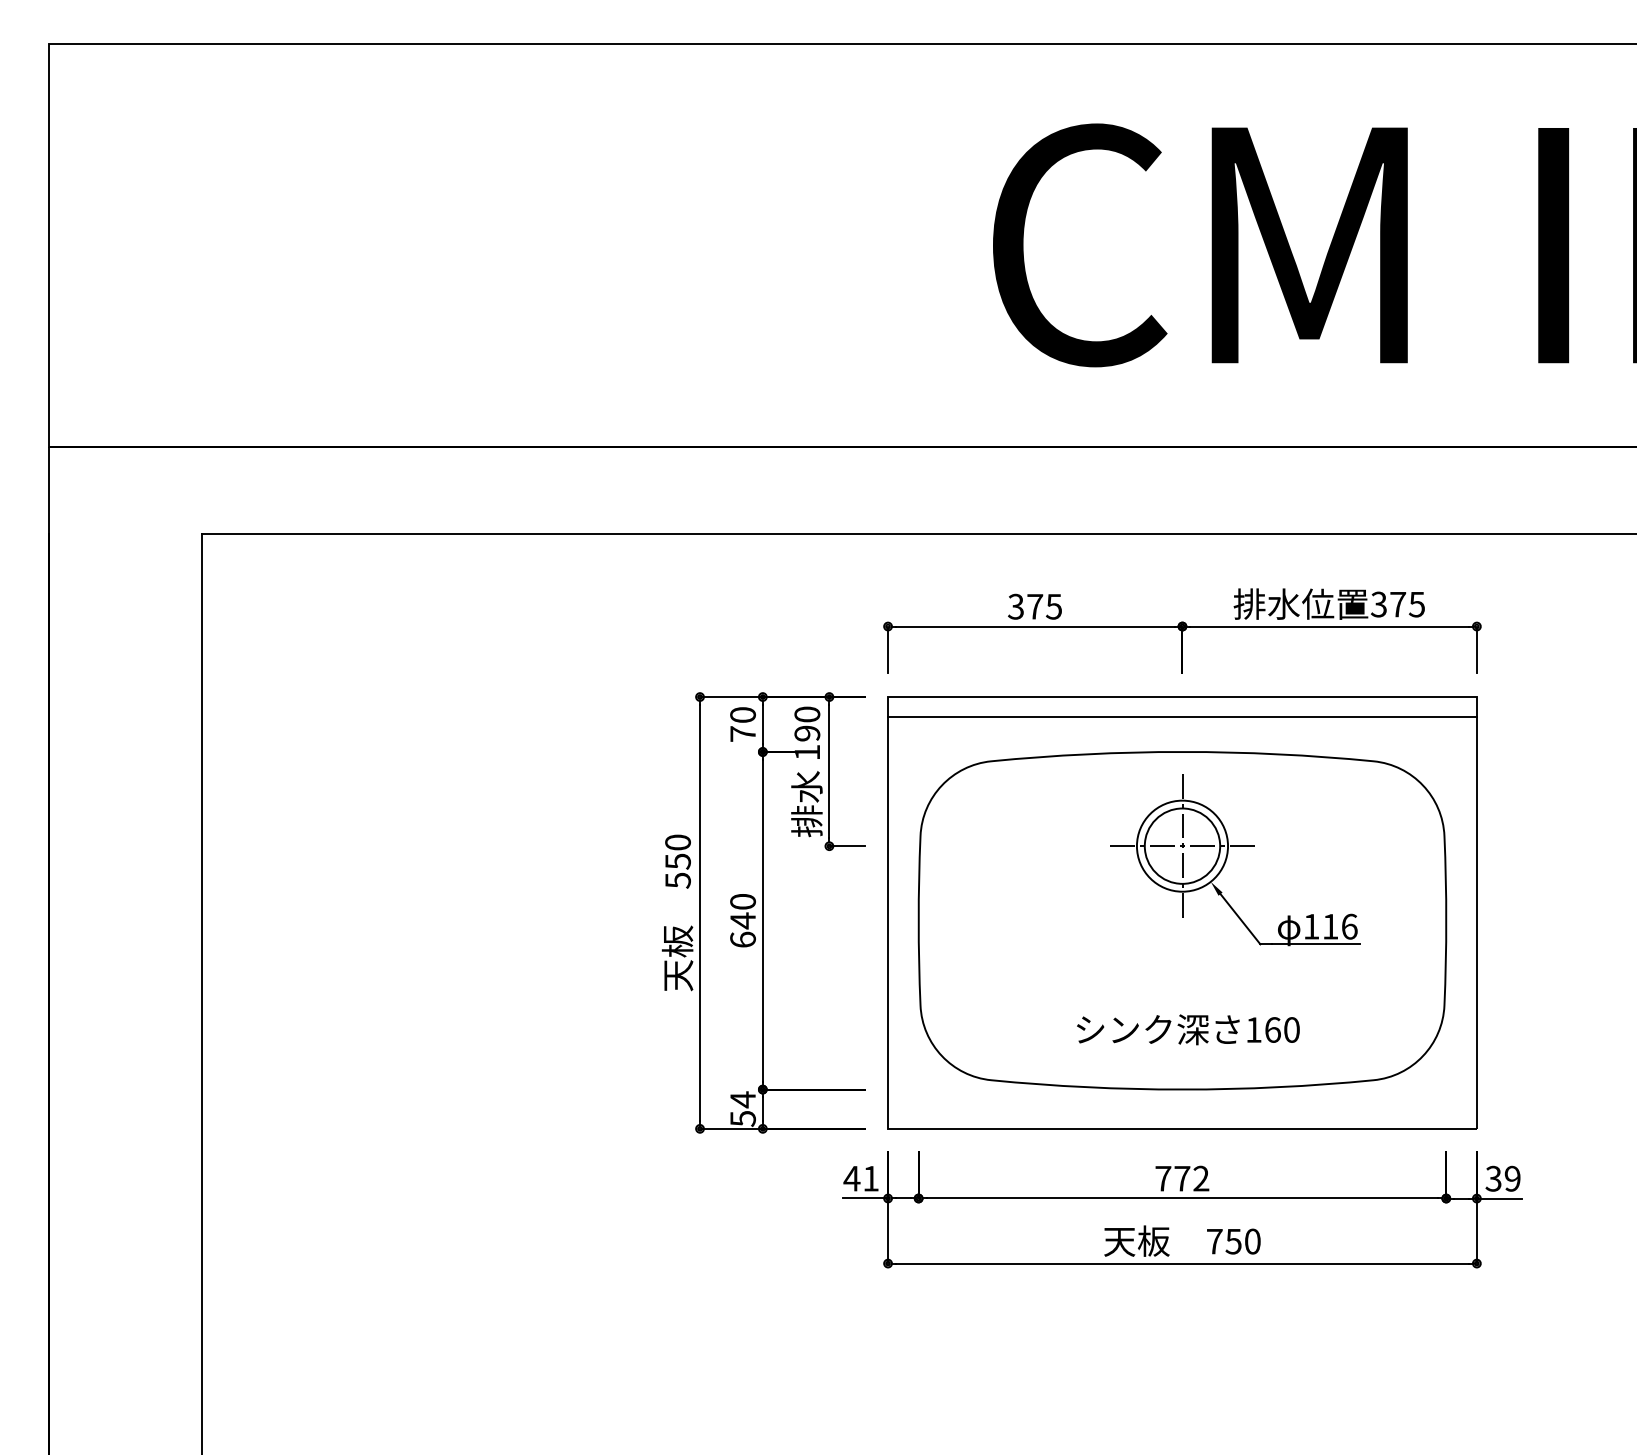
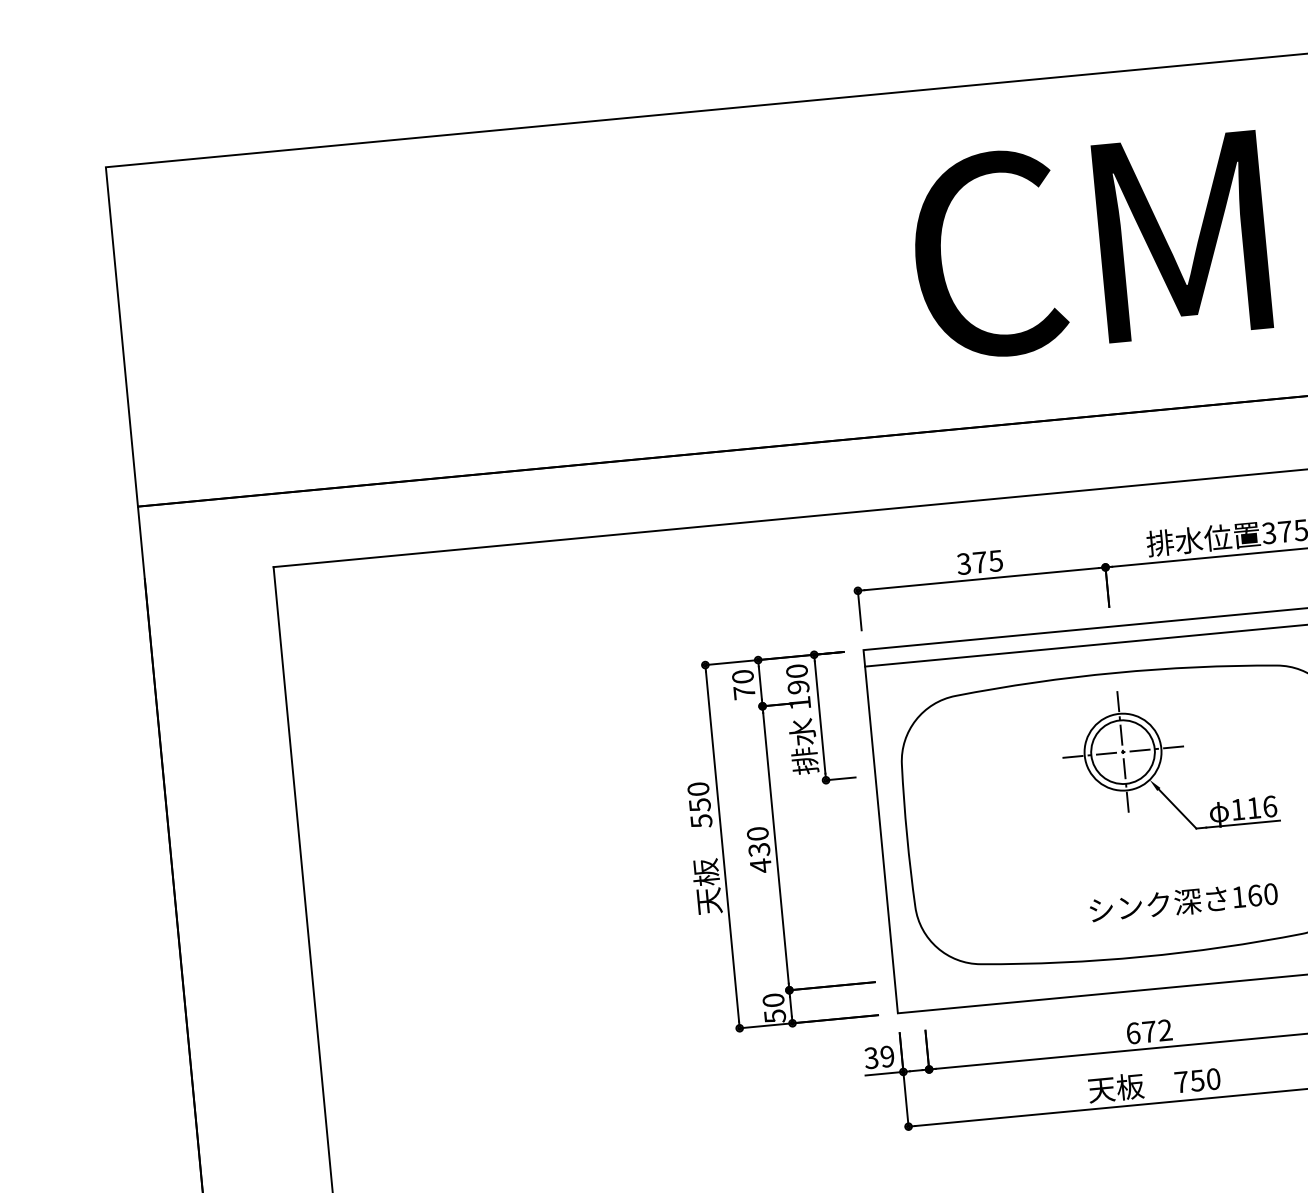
text: (742, 930) -> (759, 858), 640 -> 430
text: (1188, 1029) -> (1183, 901), moved
text: (742, 1099) -> (773, 1000), 54 -> 50
text: (860, 1178) -> (878, 1057), 41 -> 39
text: (1163, 1178) -> (1133, 1033), 772 -> 672

